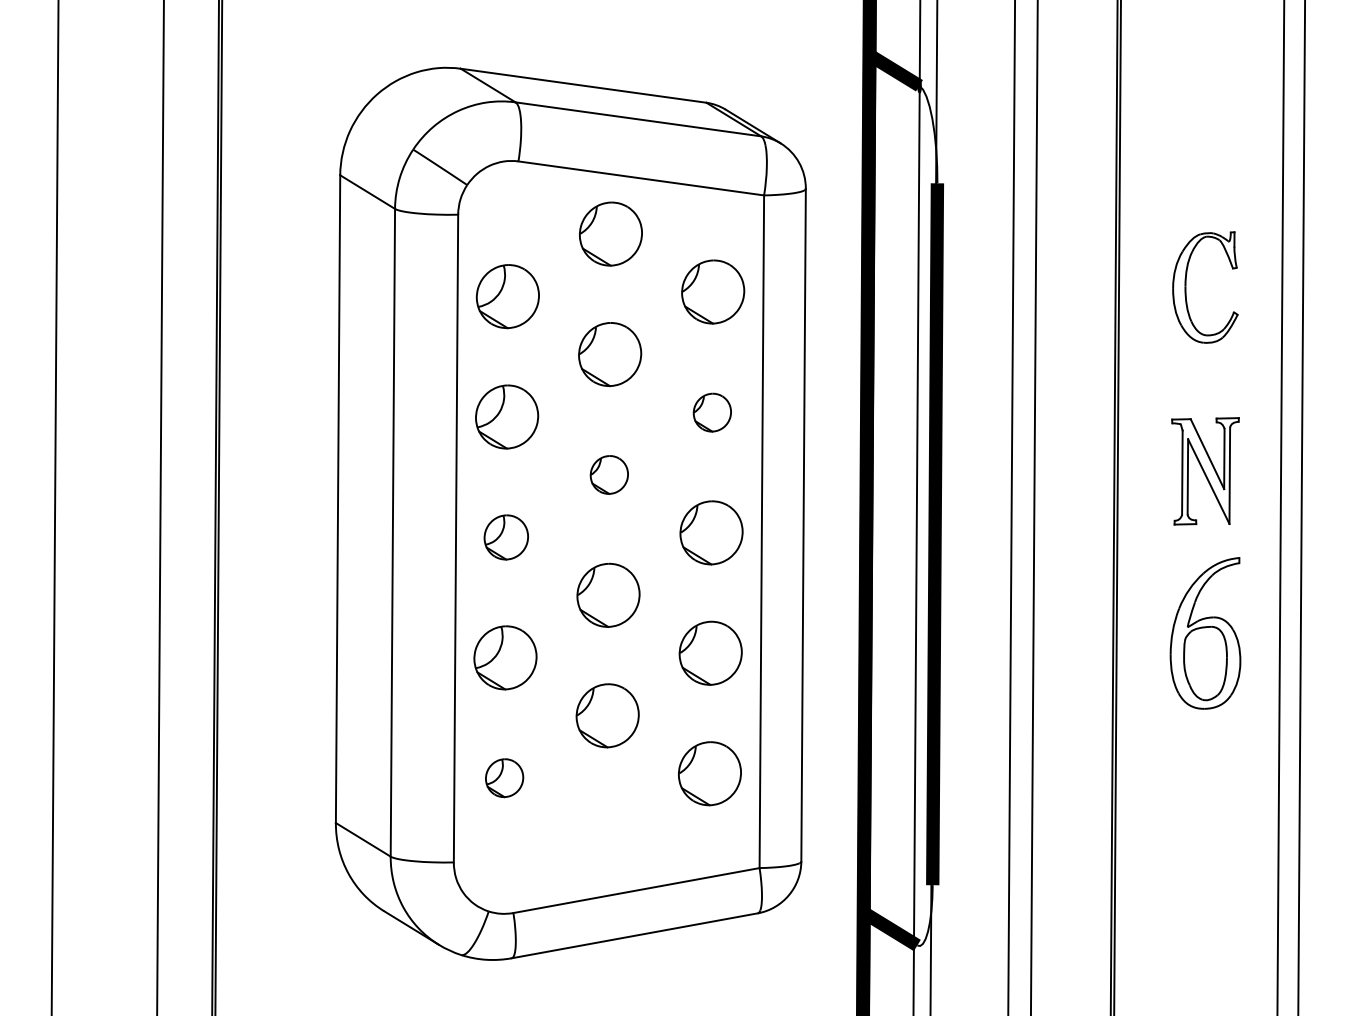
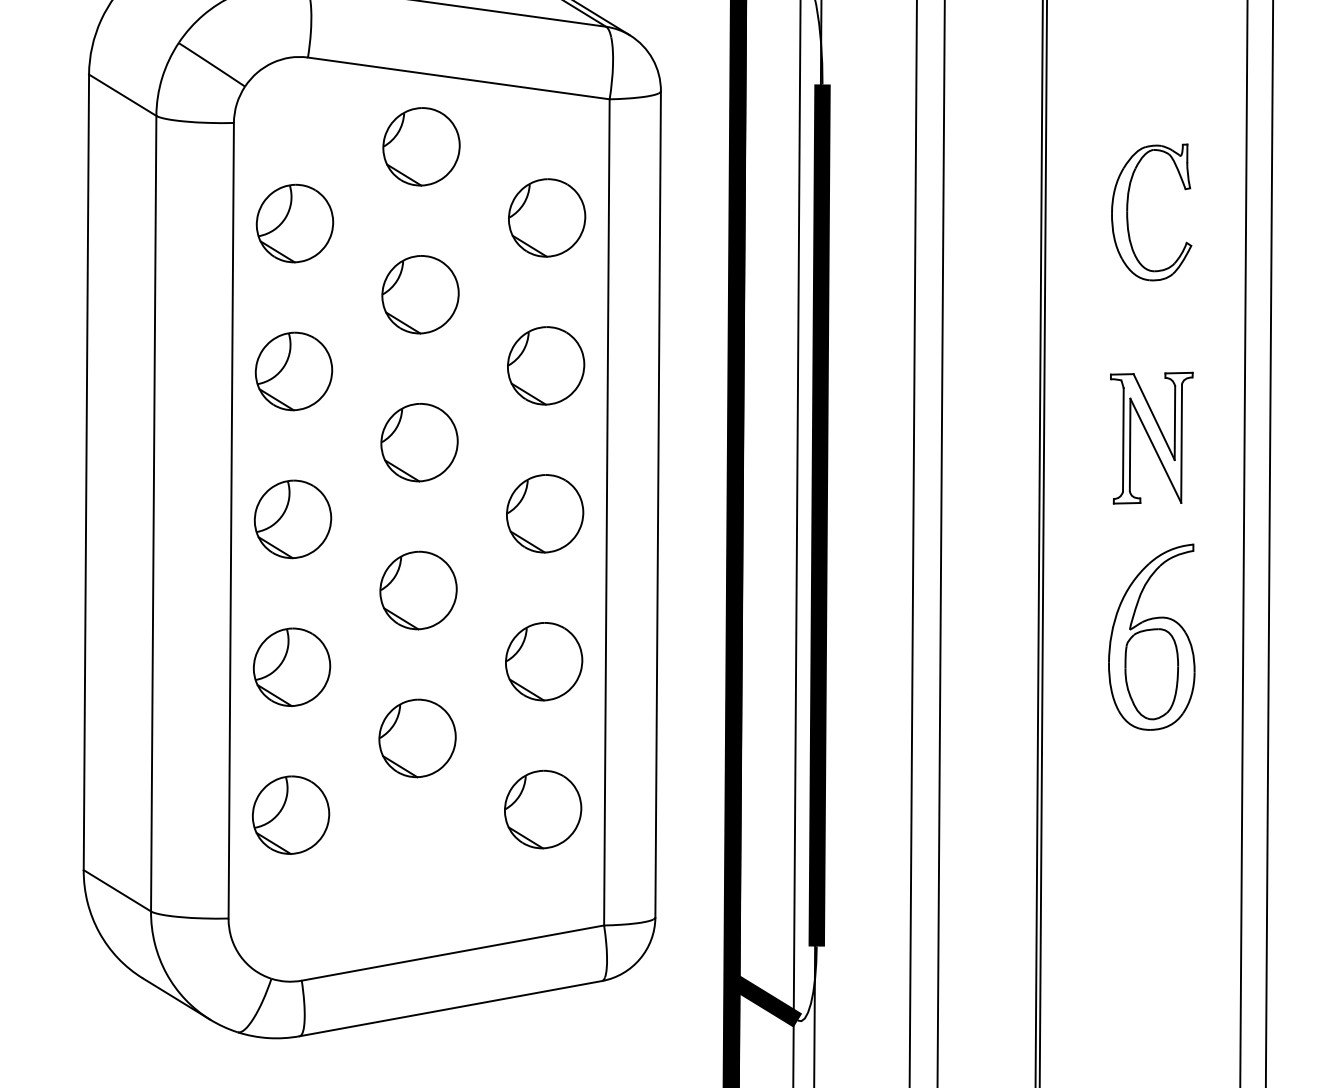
part: (712, 412) -> (546, 365), size x1.67
part: (609, 474) -> (419, 442), size x1.67
part: (506, 537) -> (293, 519), size x1.43
part: (504, 777) -> (290, 814), size x1.67

